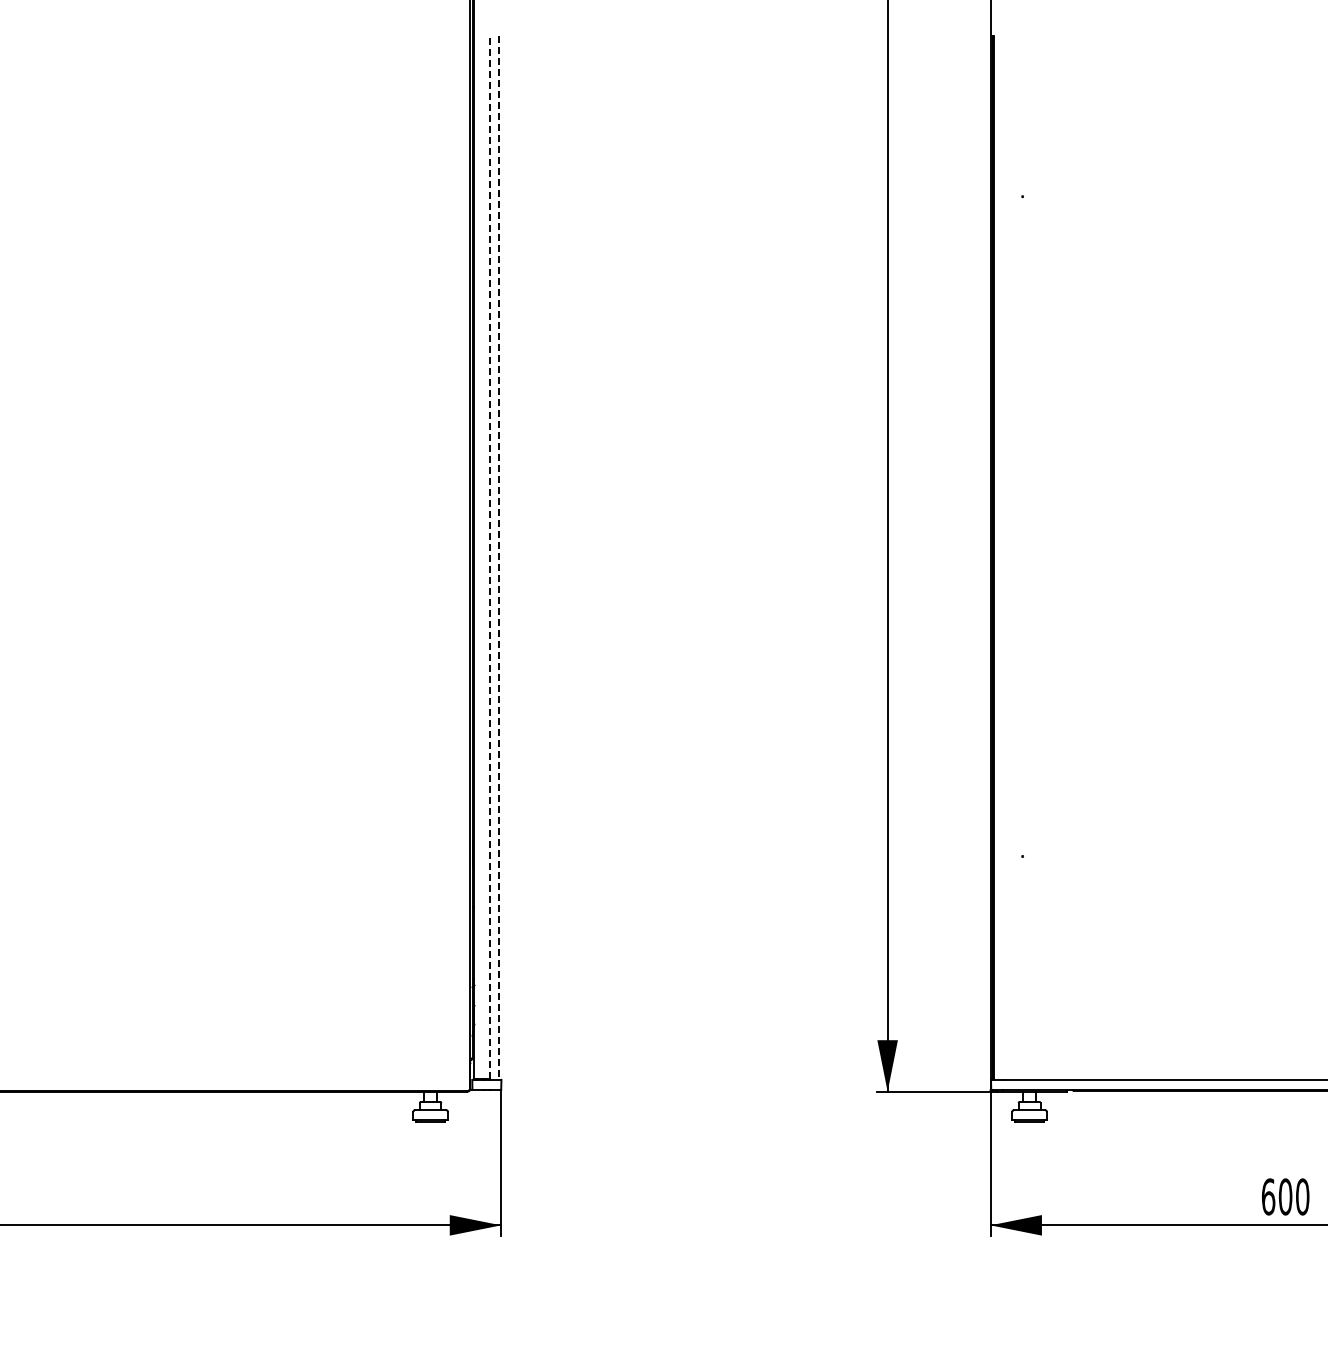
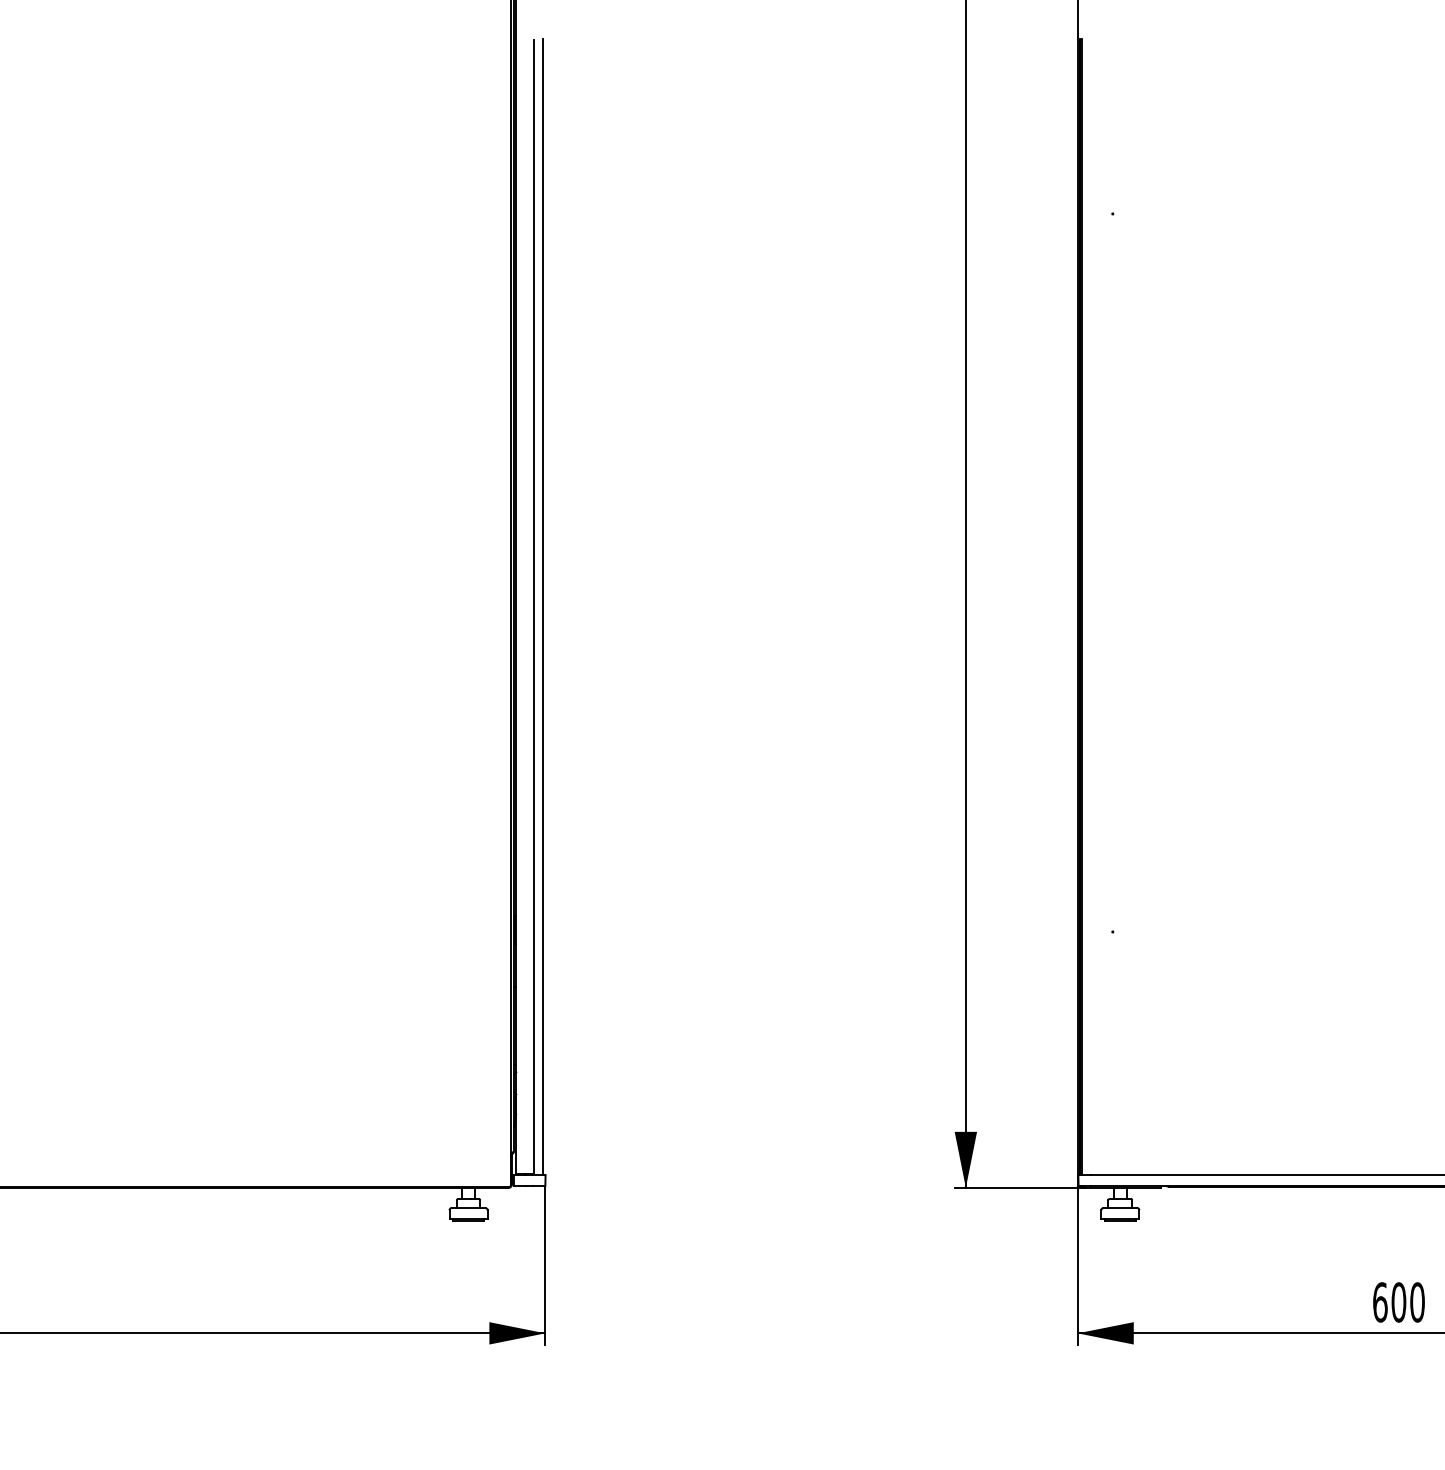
line: (490, 557) -> (533, 606), dashed -> solid
line: (499, 557) -> (543, 606), dashed -> solid

